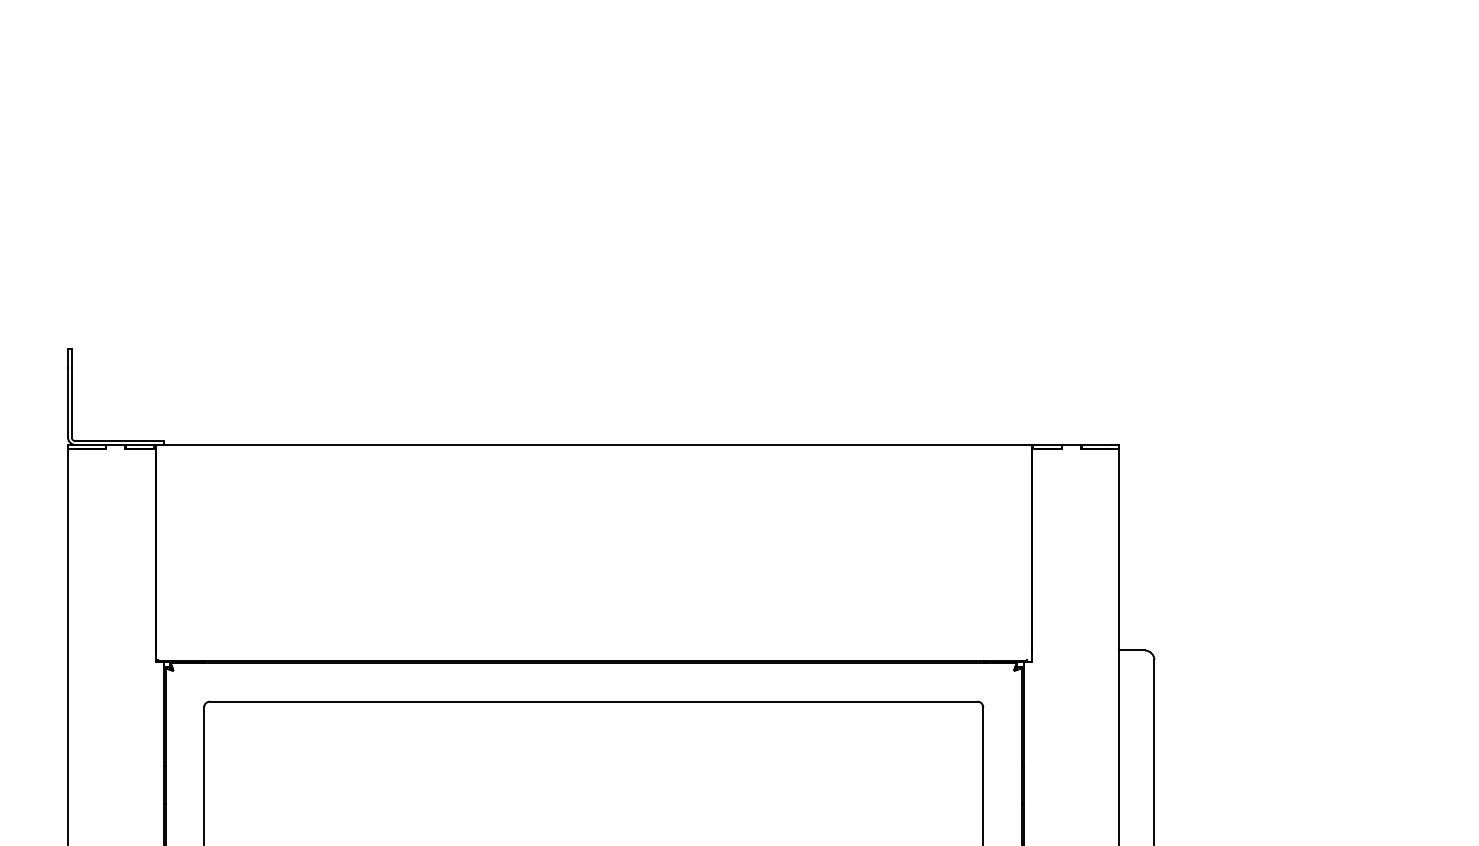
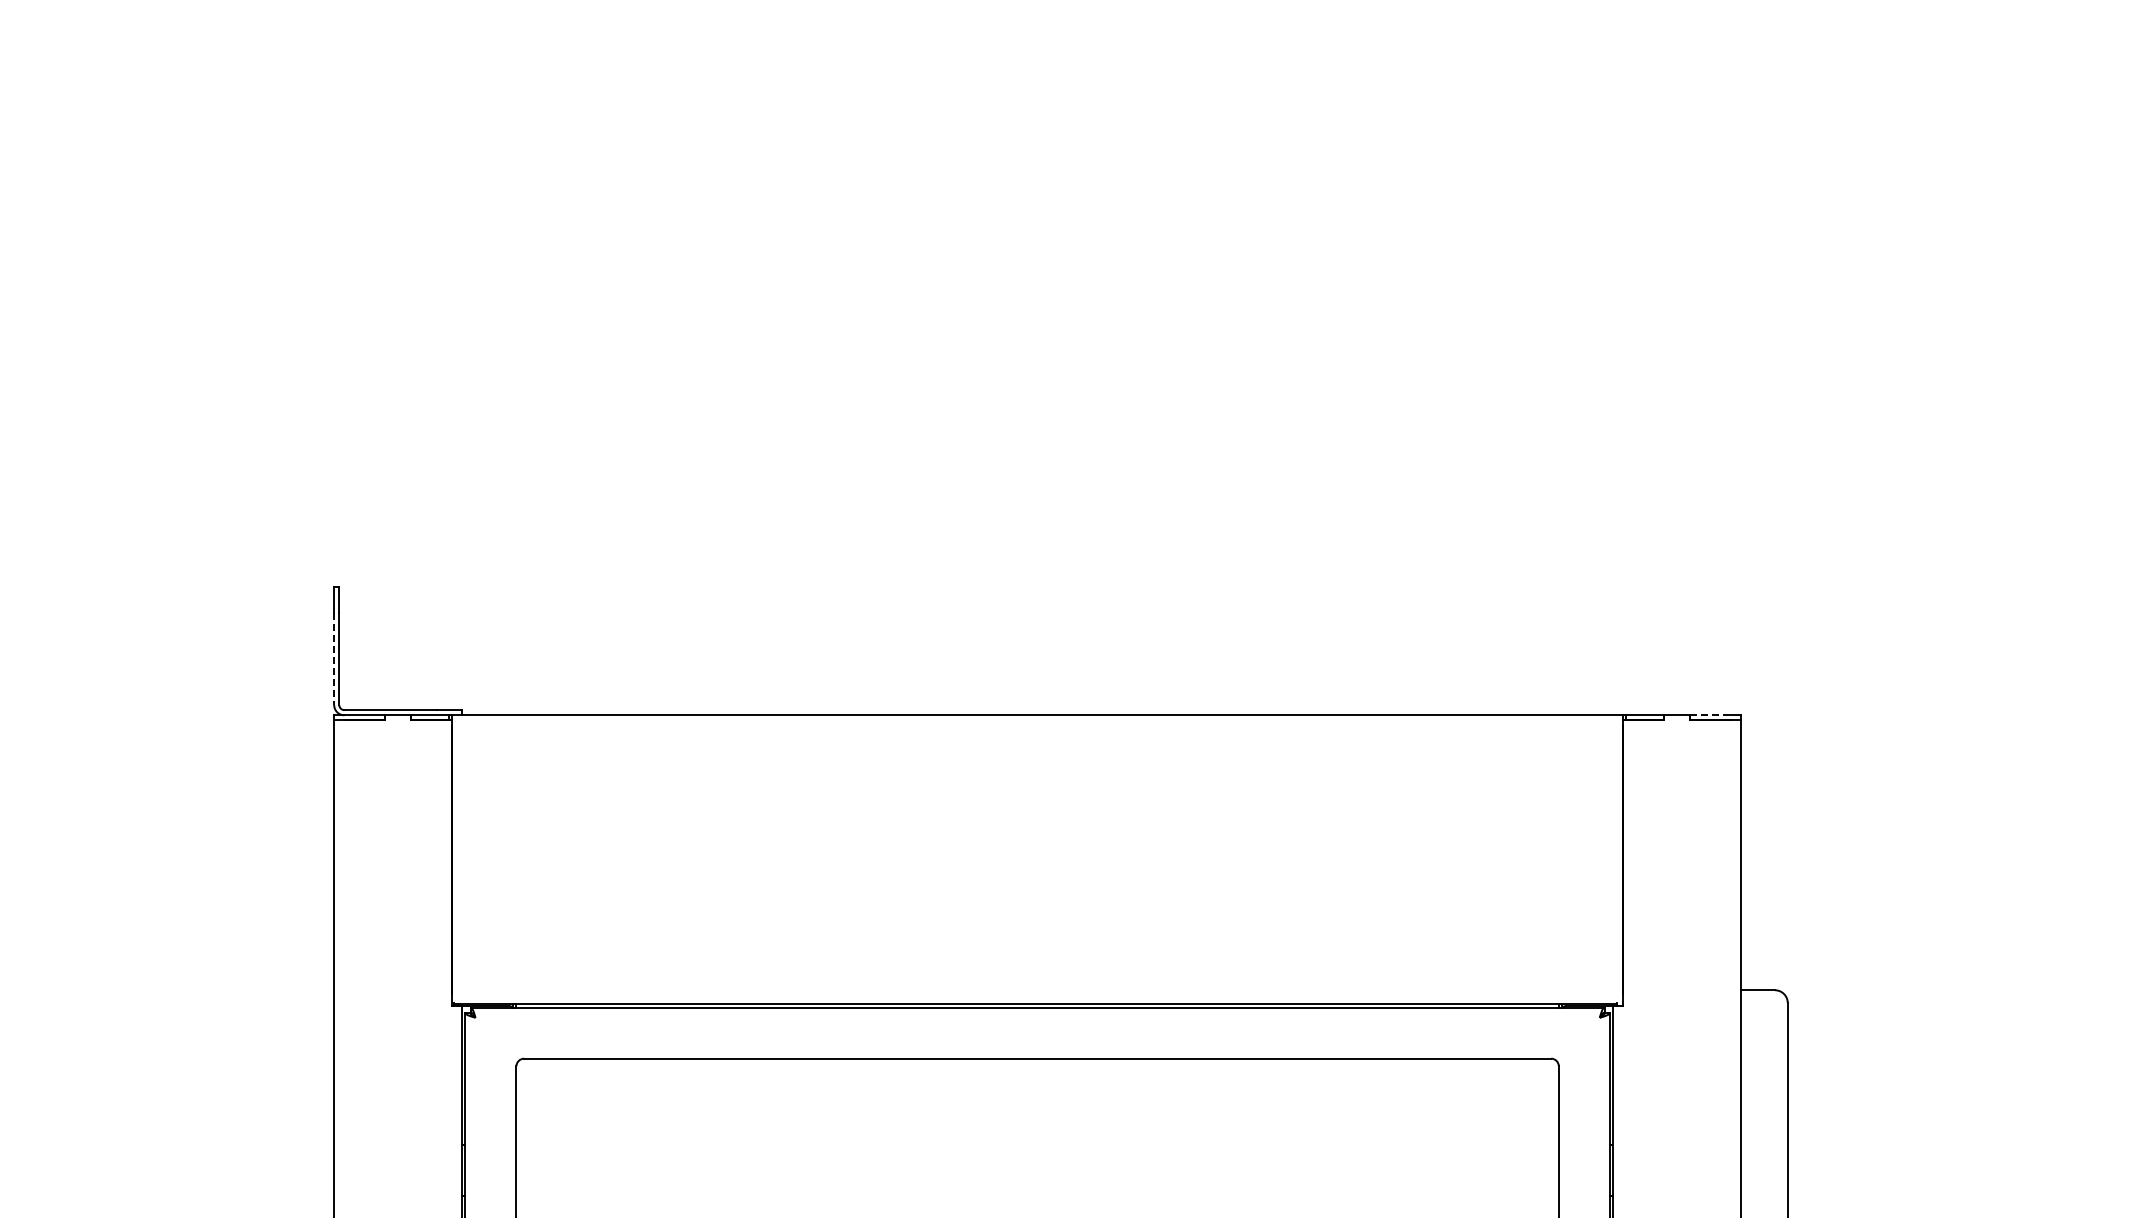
line: (68, 403) -> (334, 659), solid -> dashed
line: (1097, 445) -> (1711, 715), solid -> dashed

